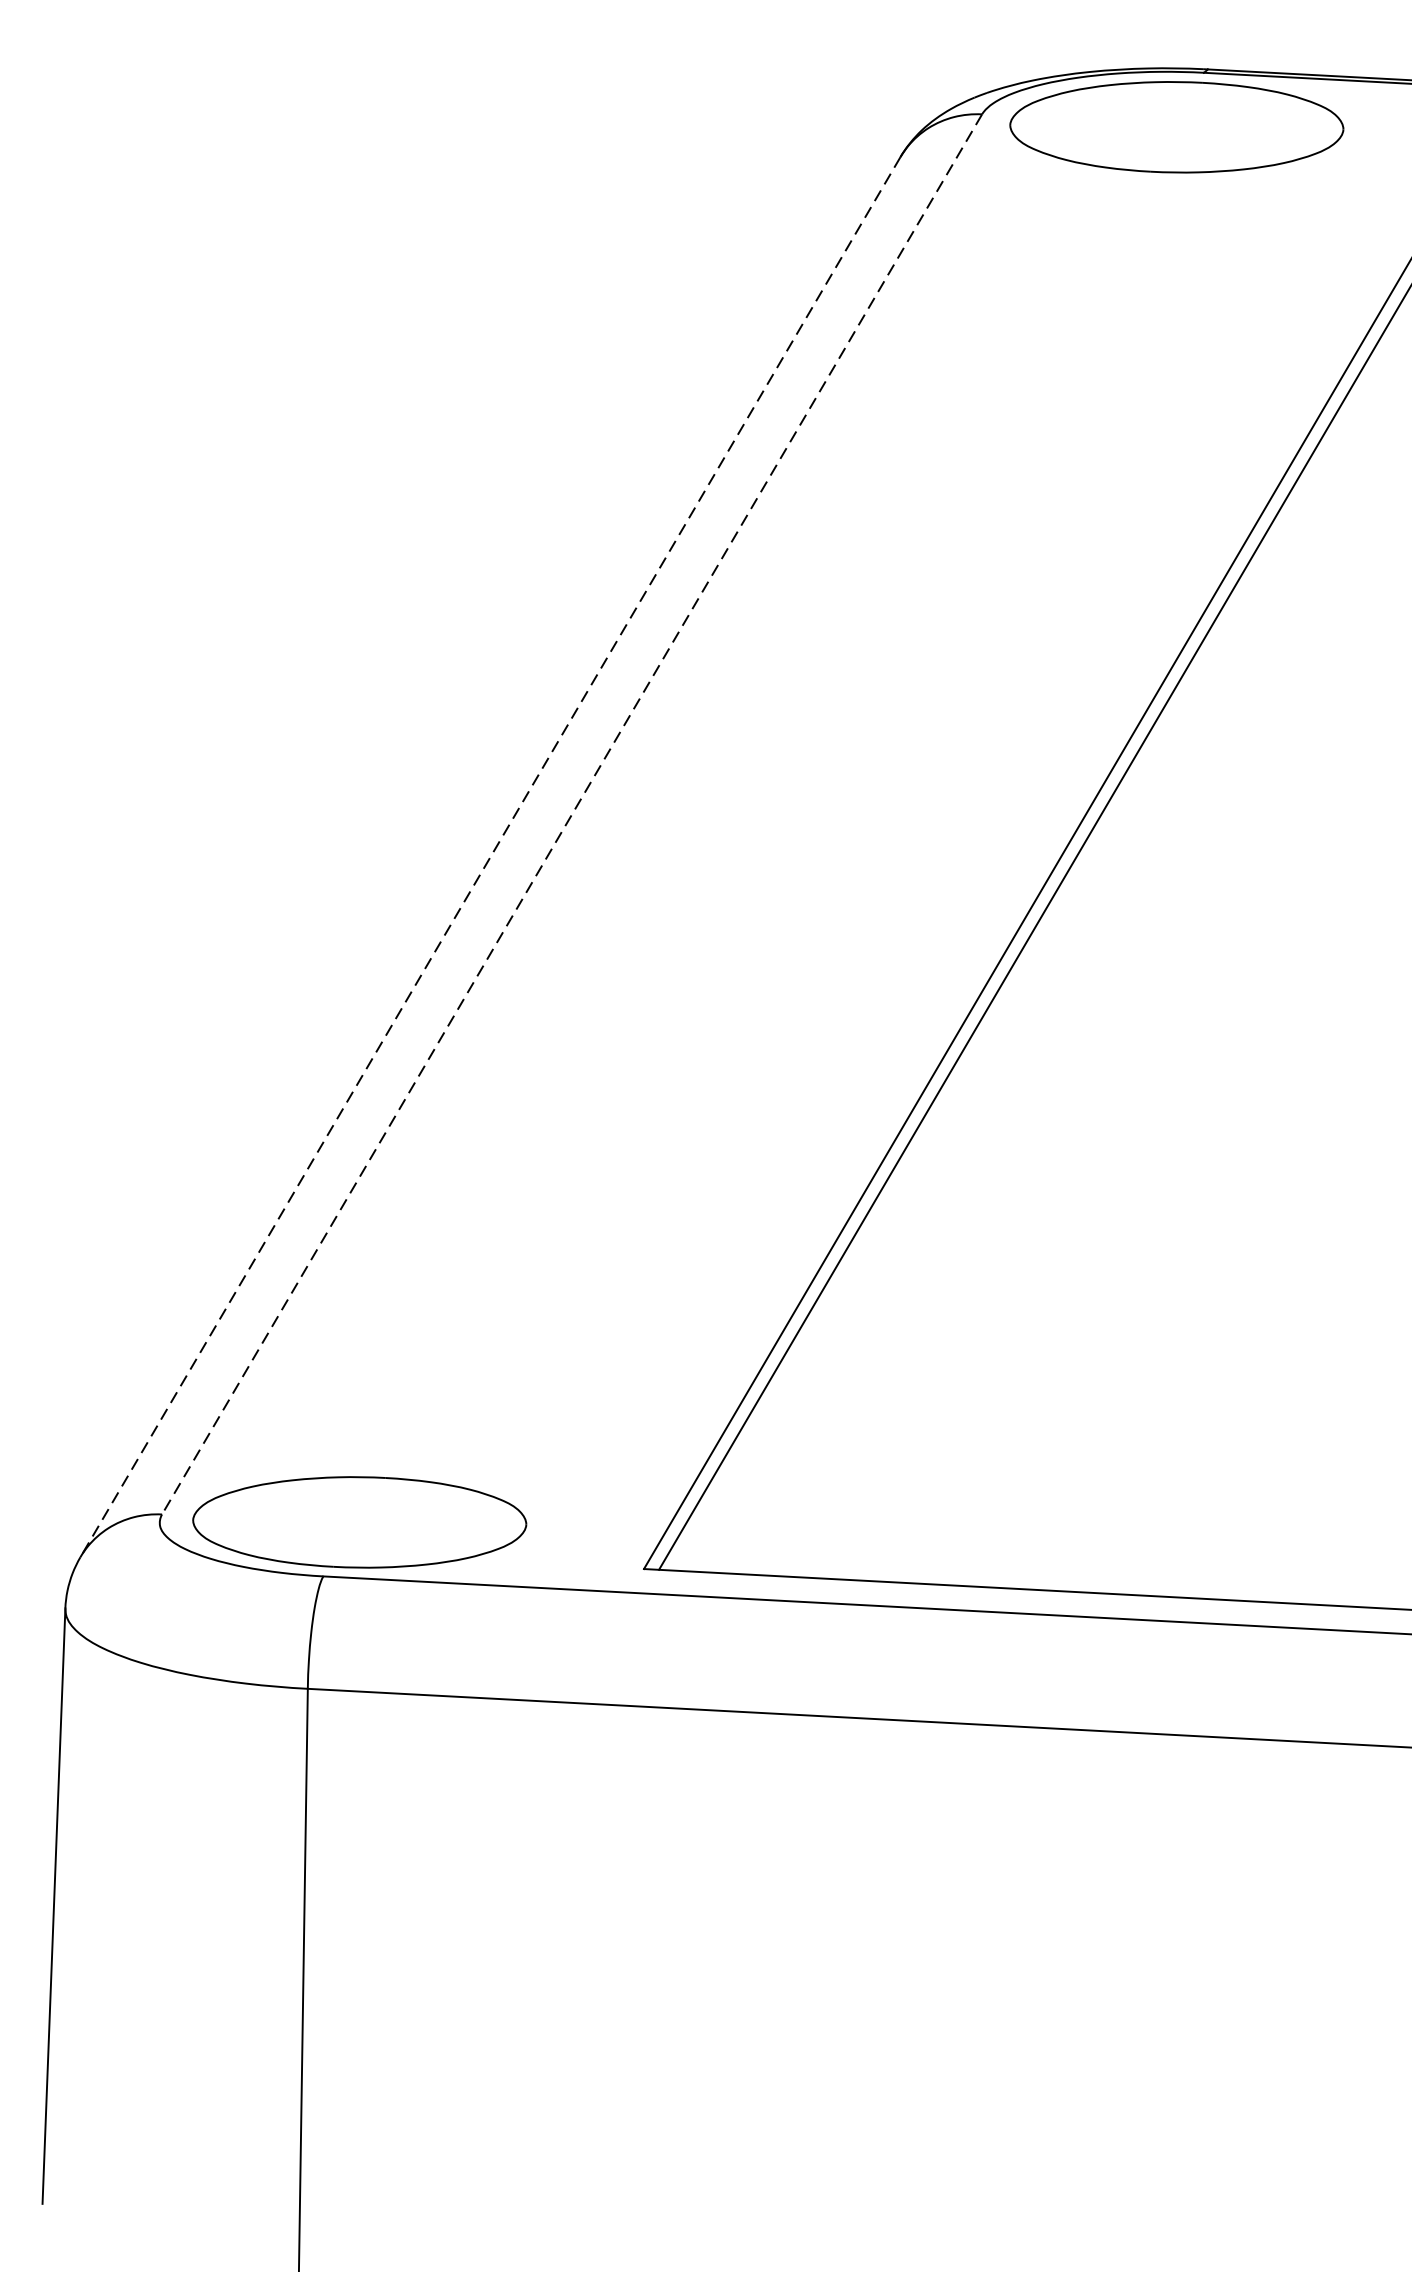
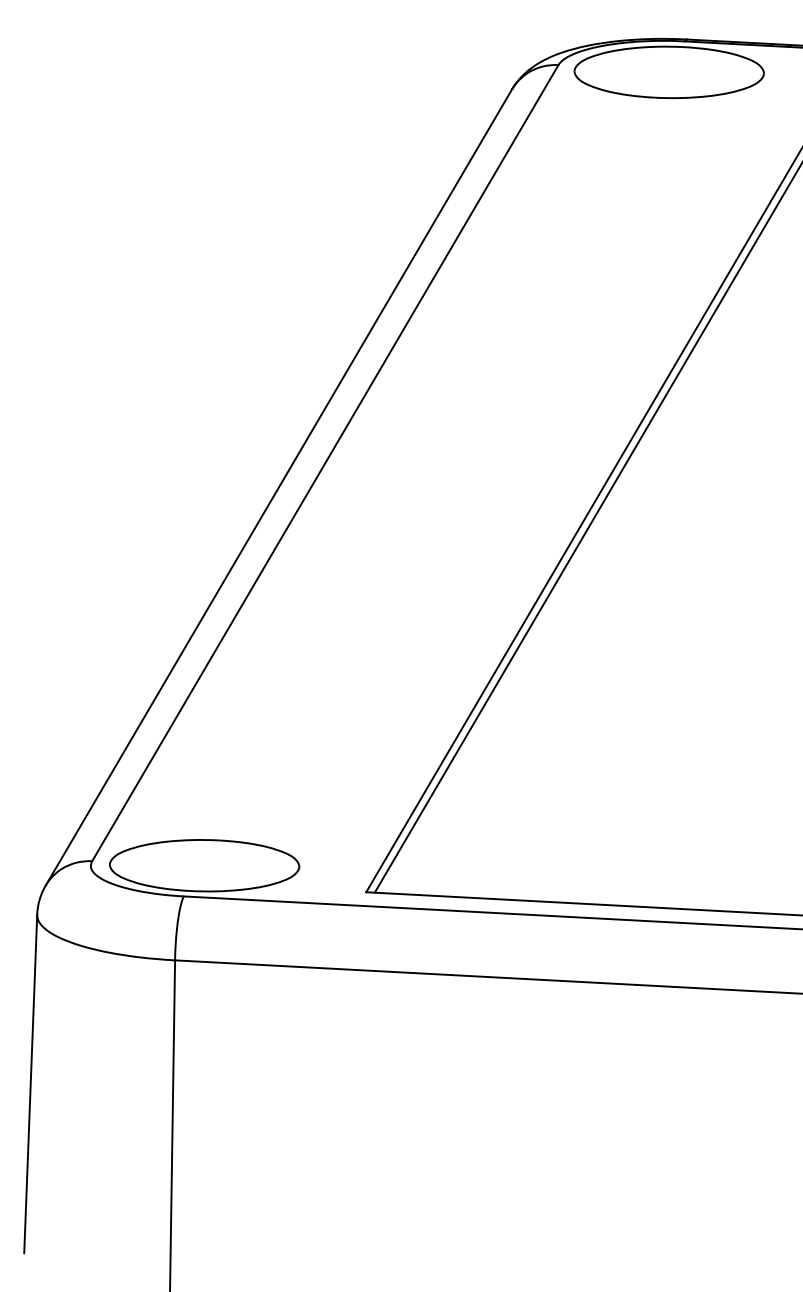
line: (572, 815) -> (325, 463), dashed -> solid
line: (489, 857) -> (278, 487), dashed -> solid

